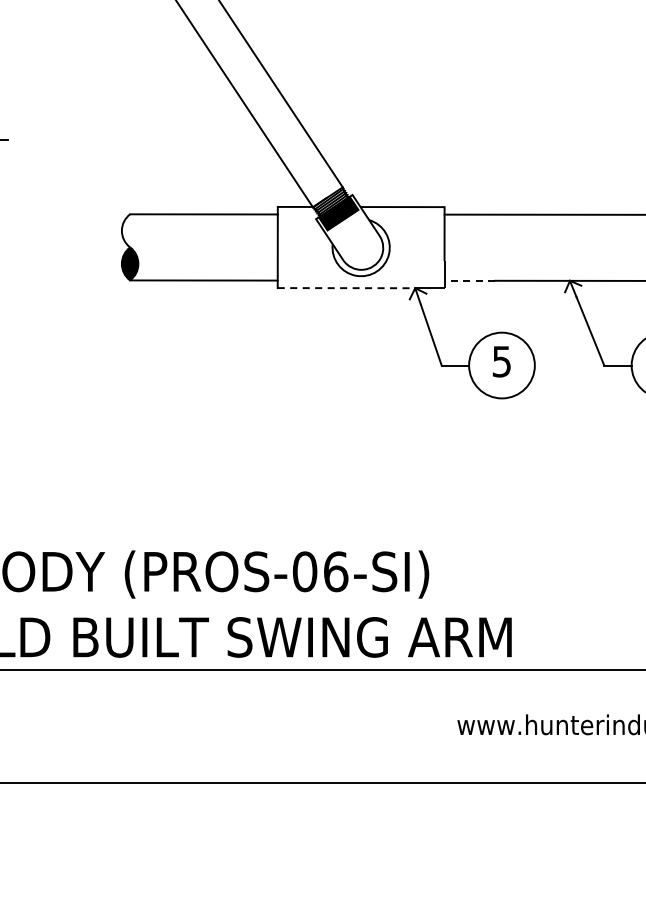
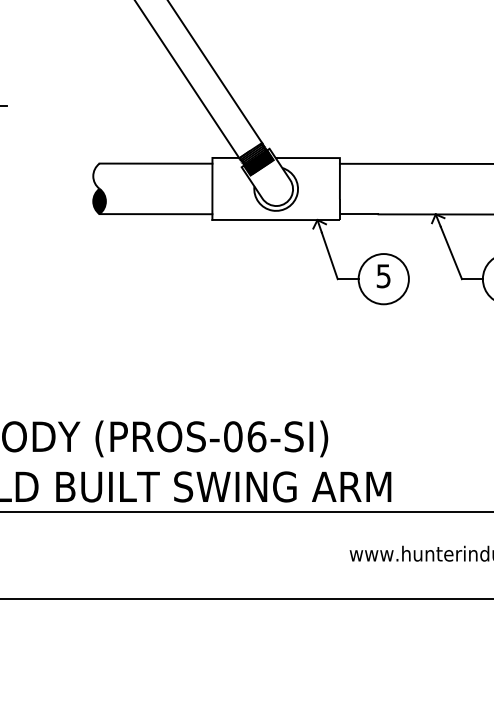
line: (469, 280) -> (358, 214), dashed -> solid
line: (346, 288) -> (264, 220), dashed -> solid

